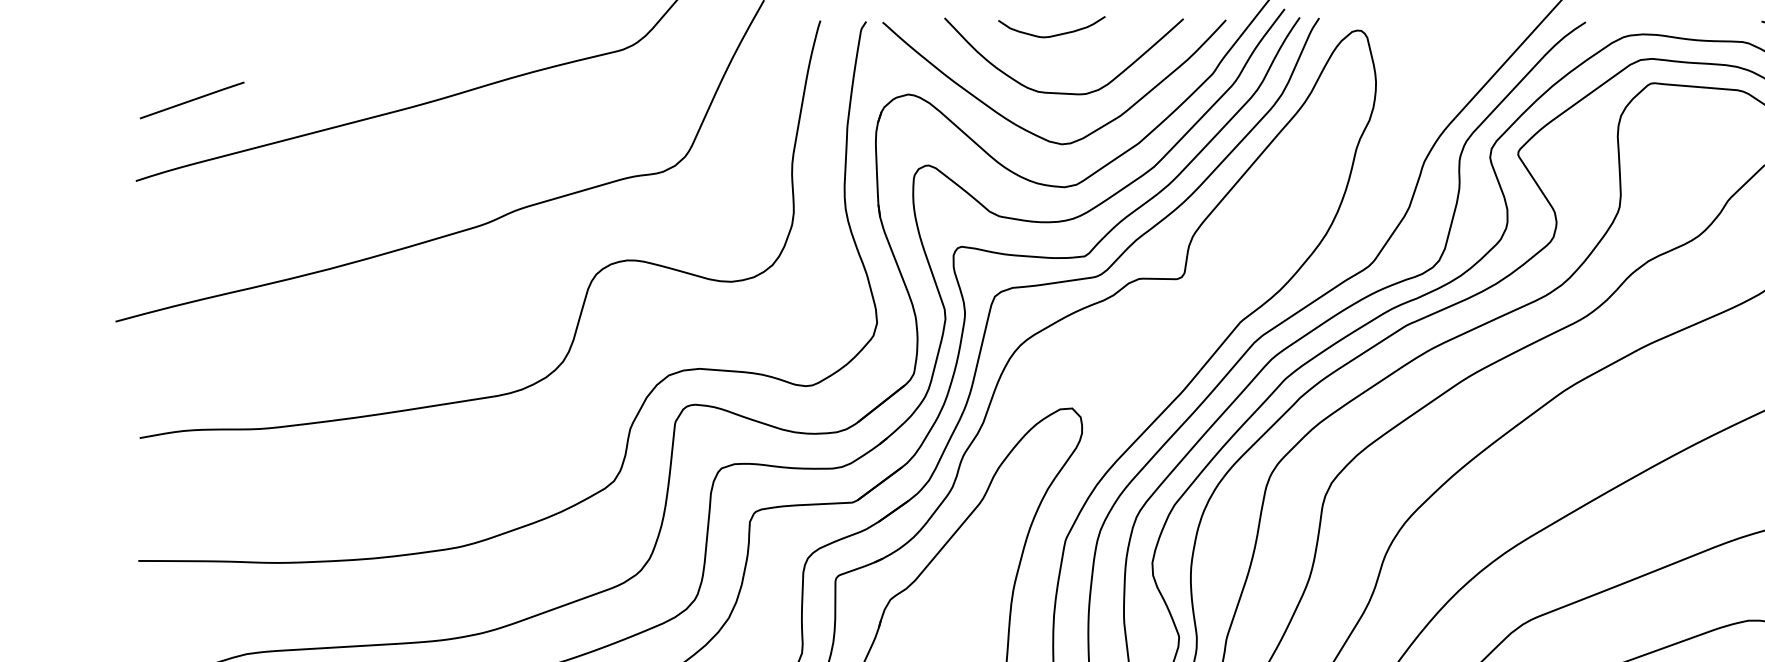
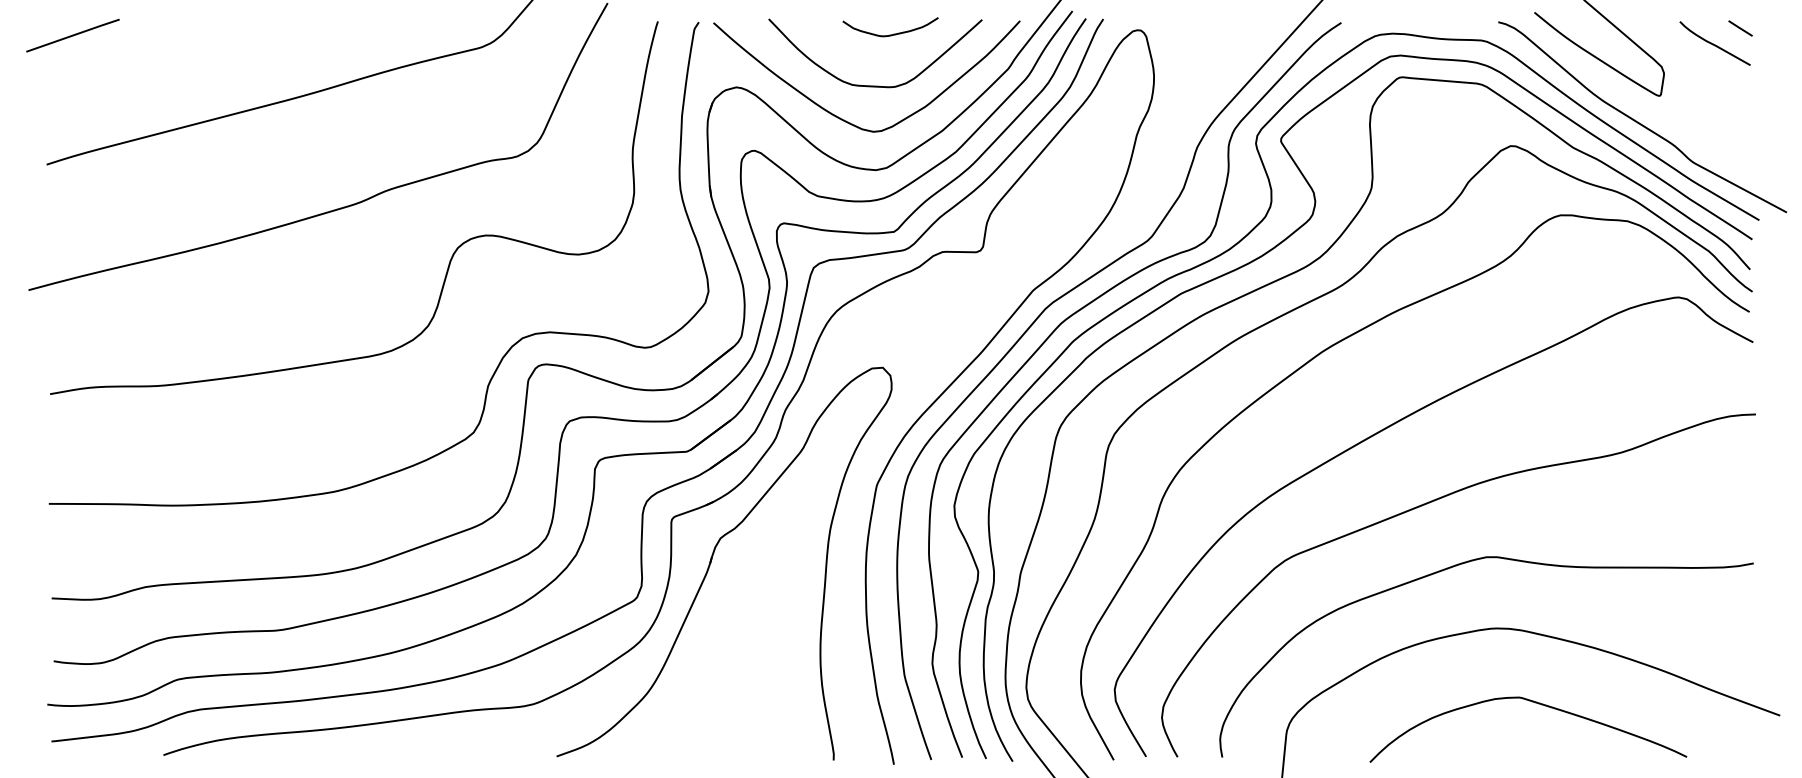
curve: (1055, 34) -> (893, 33), moved
line: (191, 100) -> (72, 35), moved

